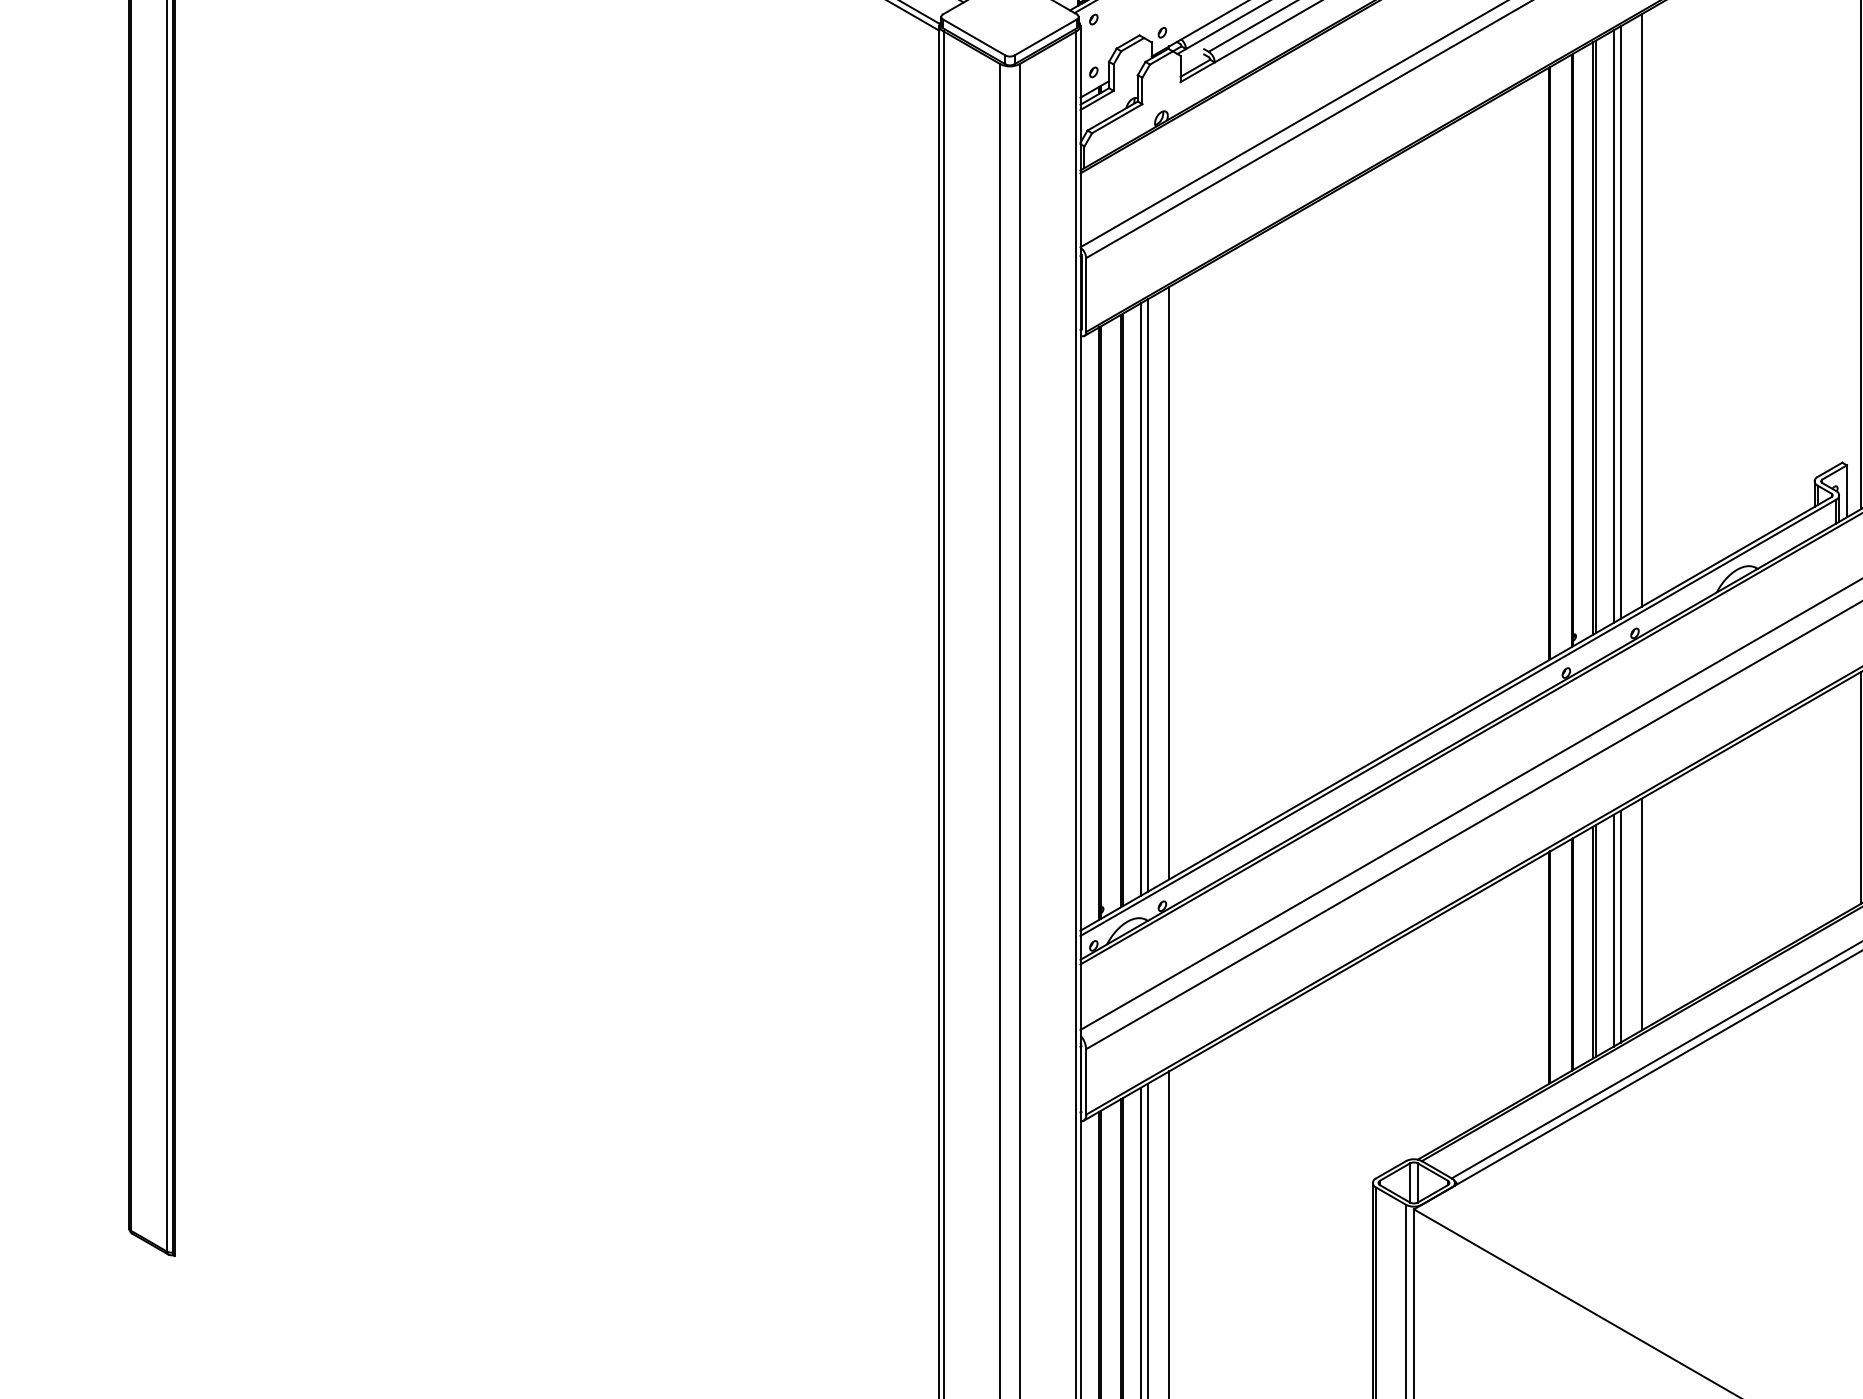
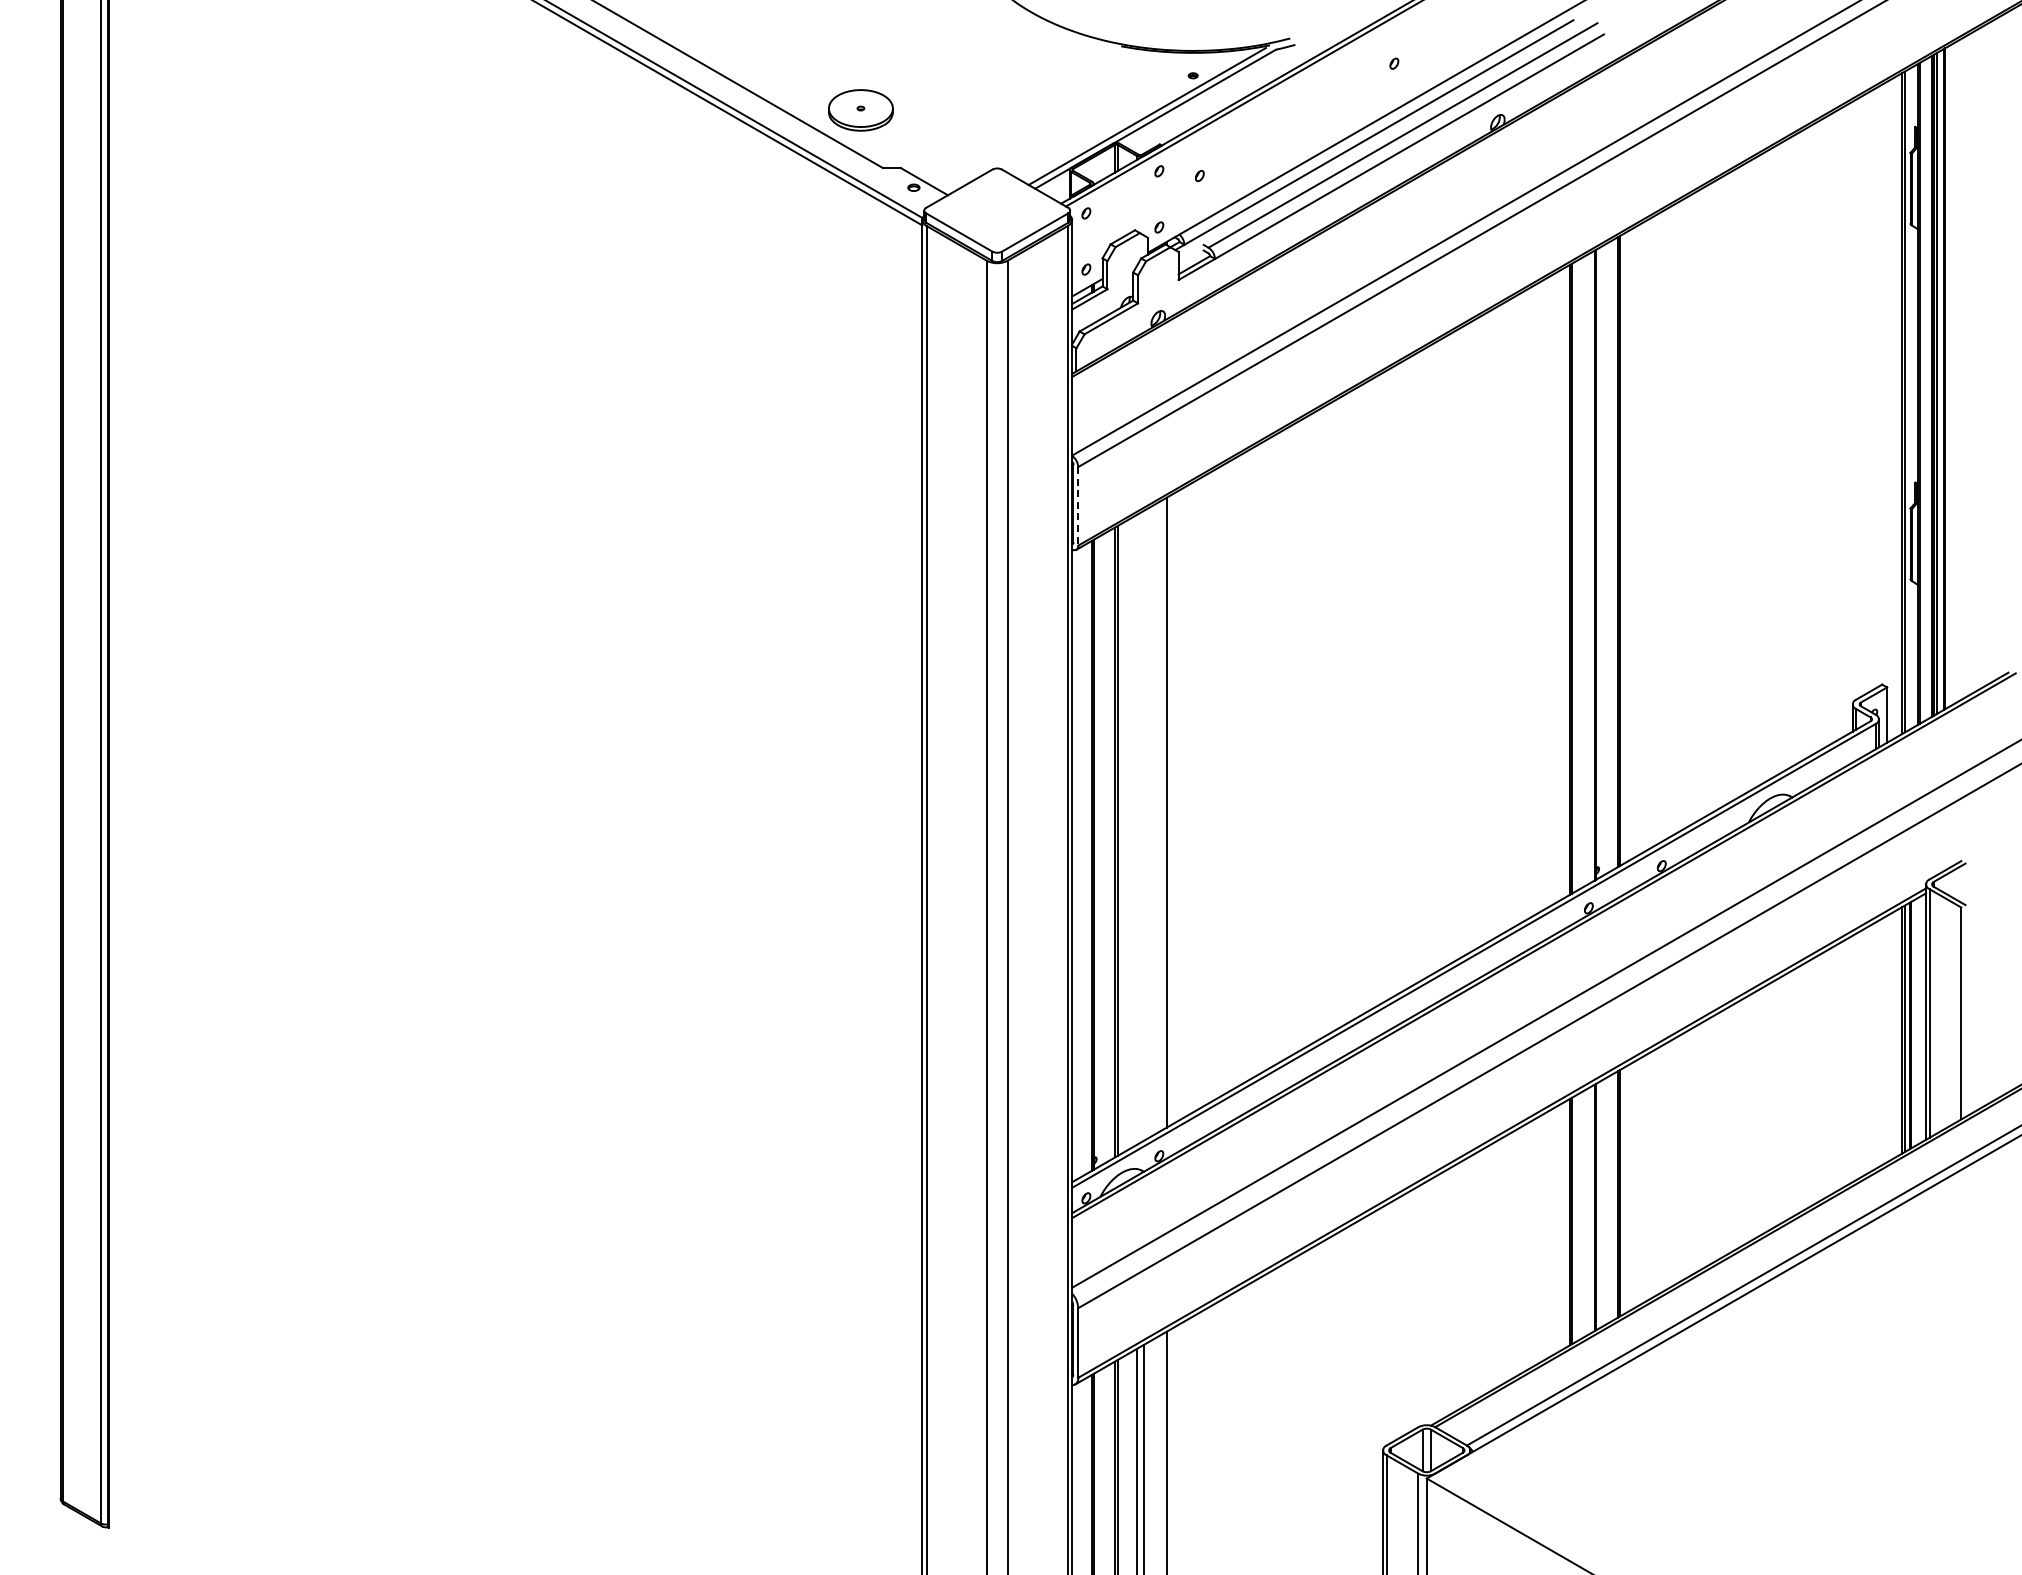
line: (1086, 295) -> (1078, 506), solid -> dashed
line: (1642, 310) -> (1669, 522), removed
line: (1620, 322) -> (1646, 535), removed
line: (1614, 326) -> (1639, 539), removed
line: (1147, 595) -> (1143, 825), removed
line: (1140, 598) -> (1136, 829), removed
line: (1642, 914) -> (1669, 1164), removed
line: (1620, 926) -> (1646, 1177), removed
line: (1614, 930) -> (1639, 1181), removed

